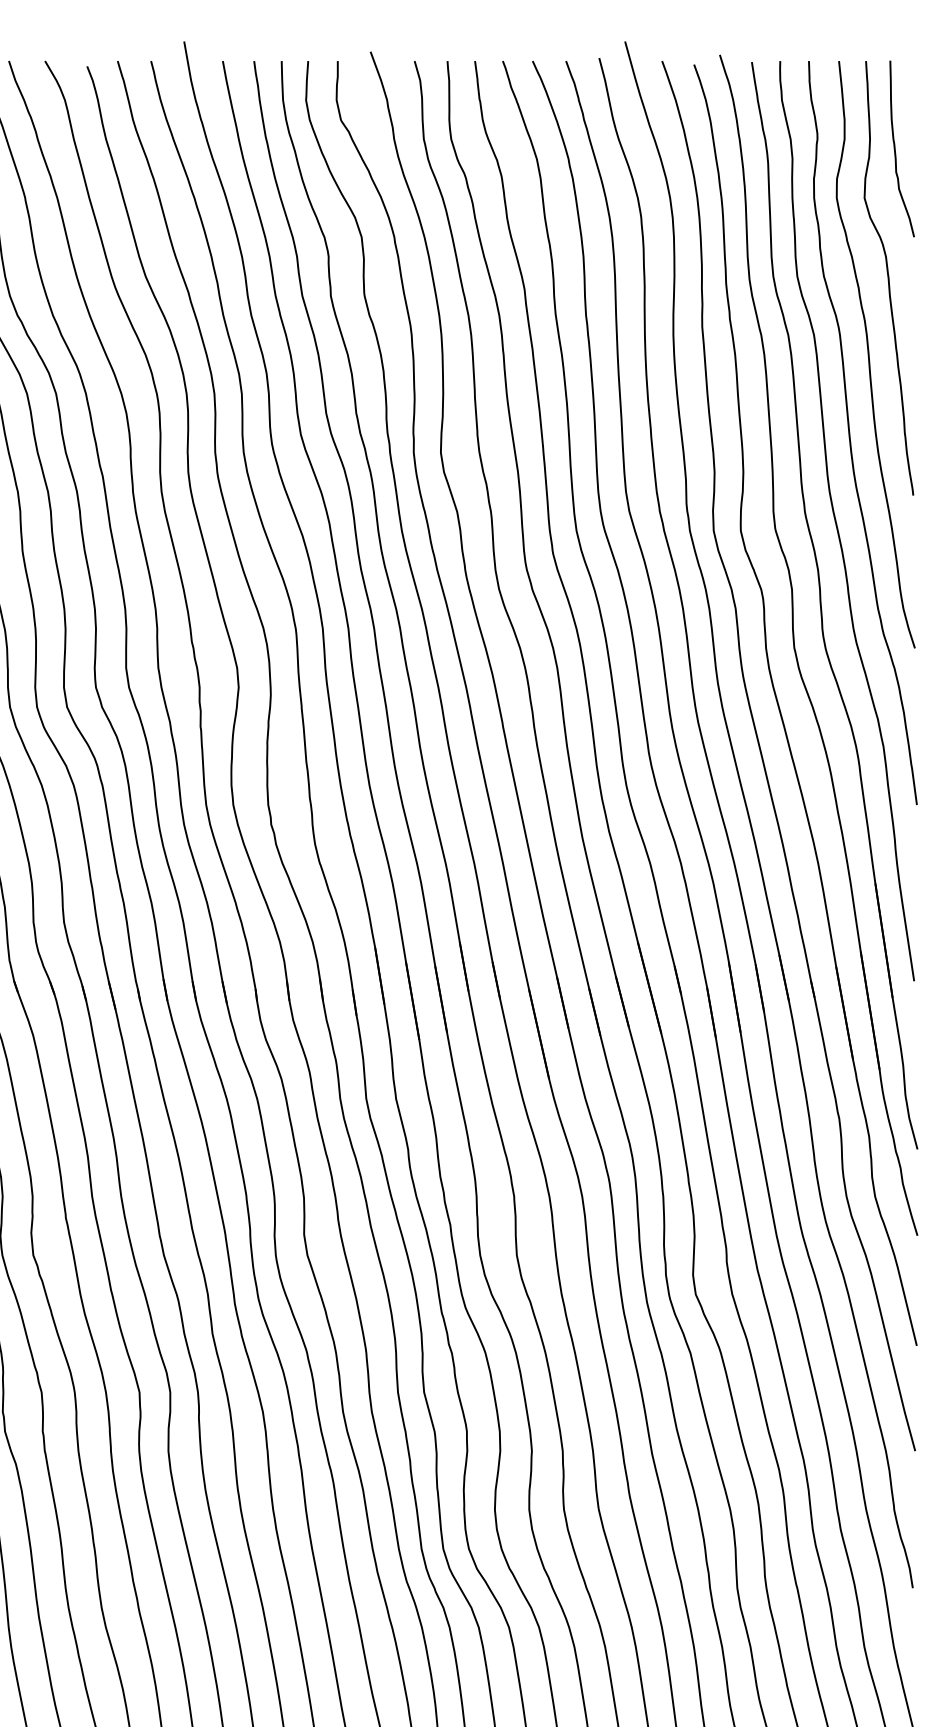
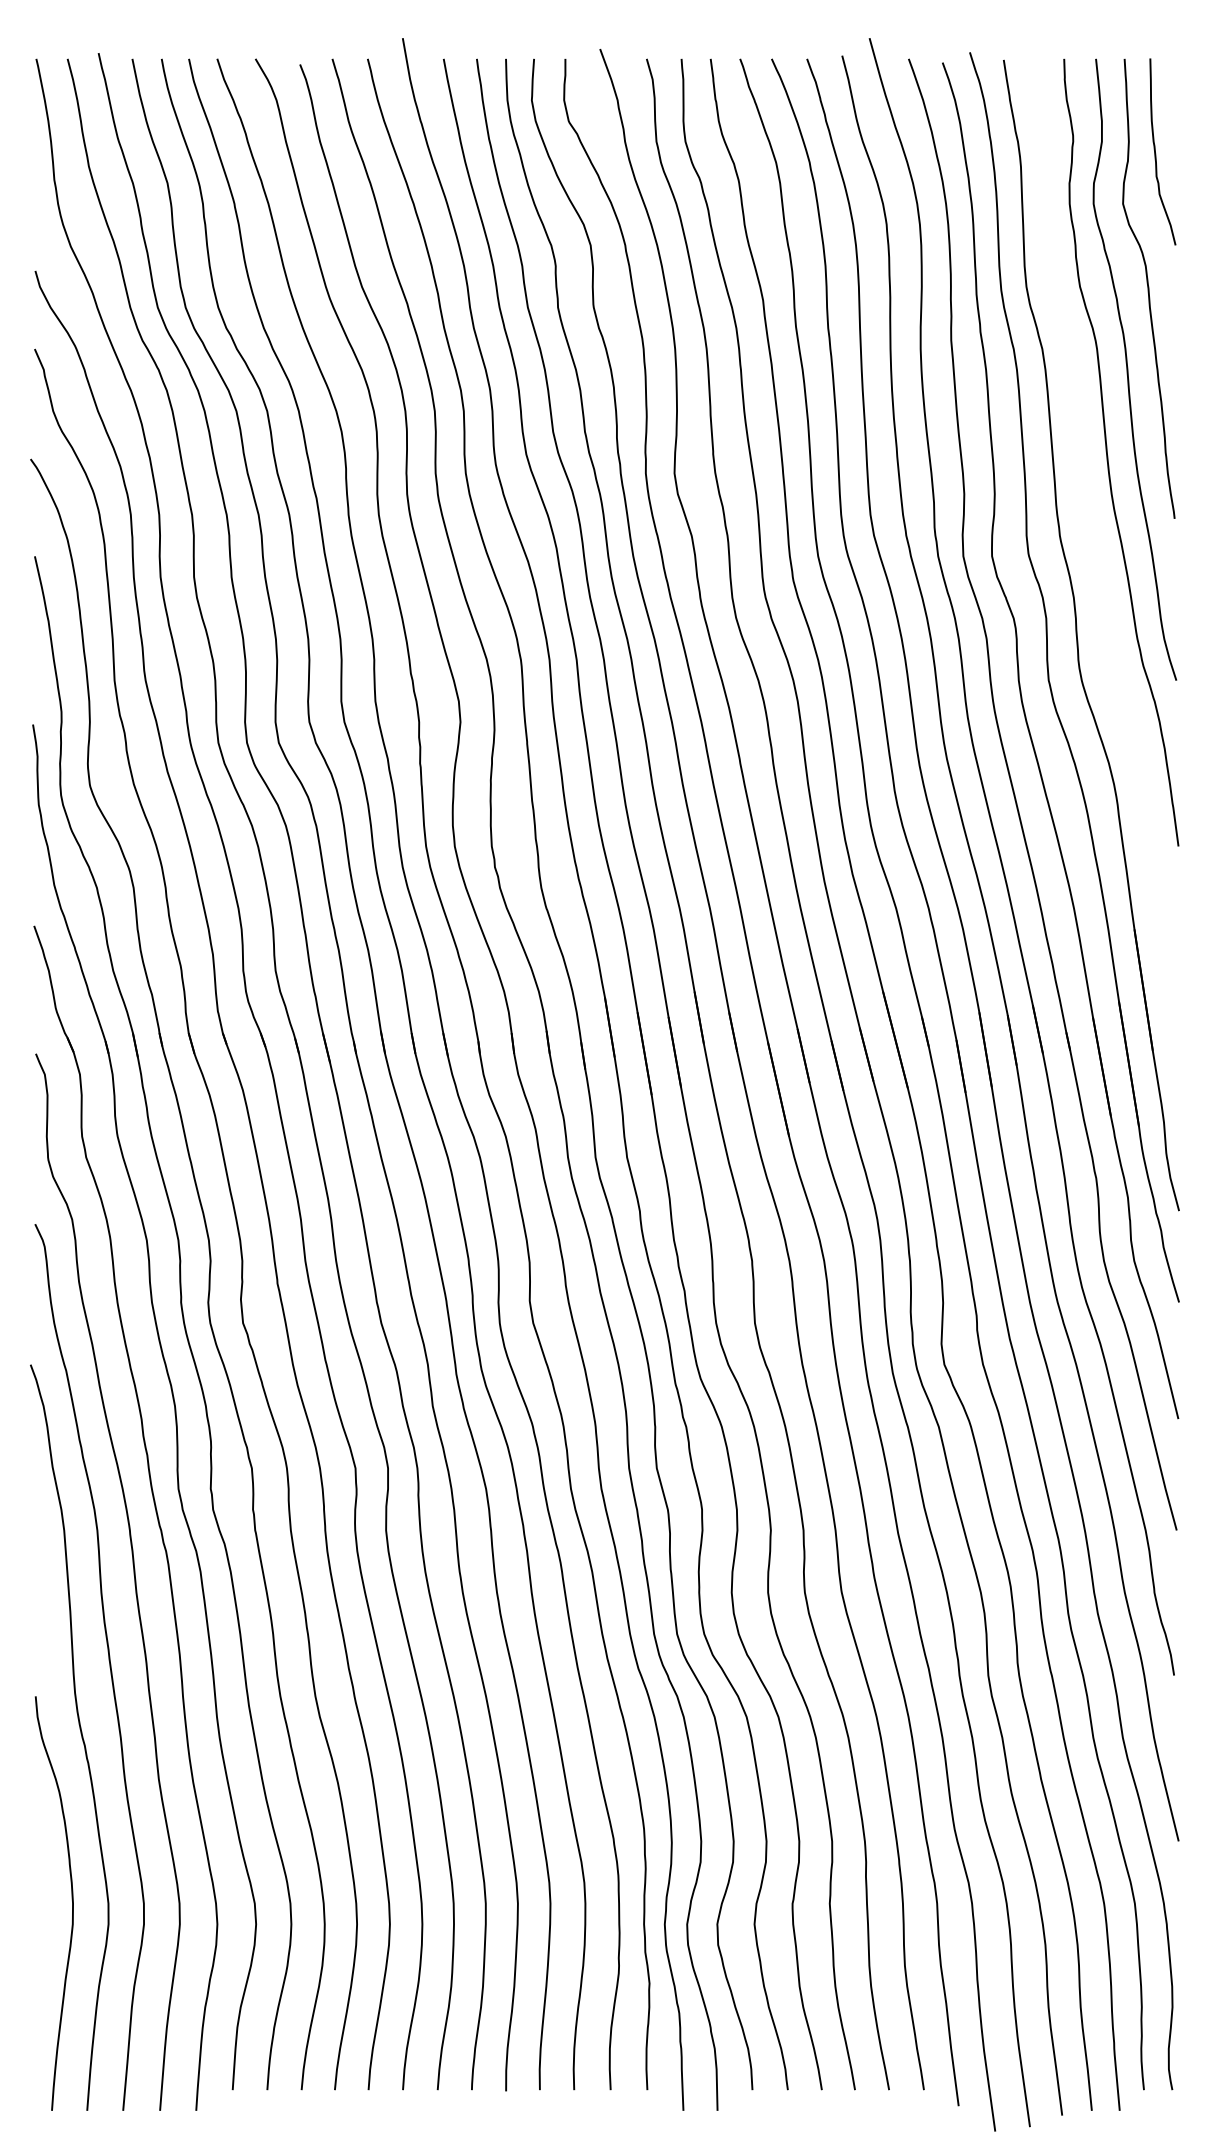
curve: (837, 524) -> (1094, 549), removed

